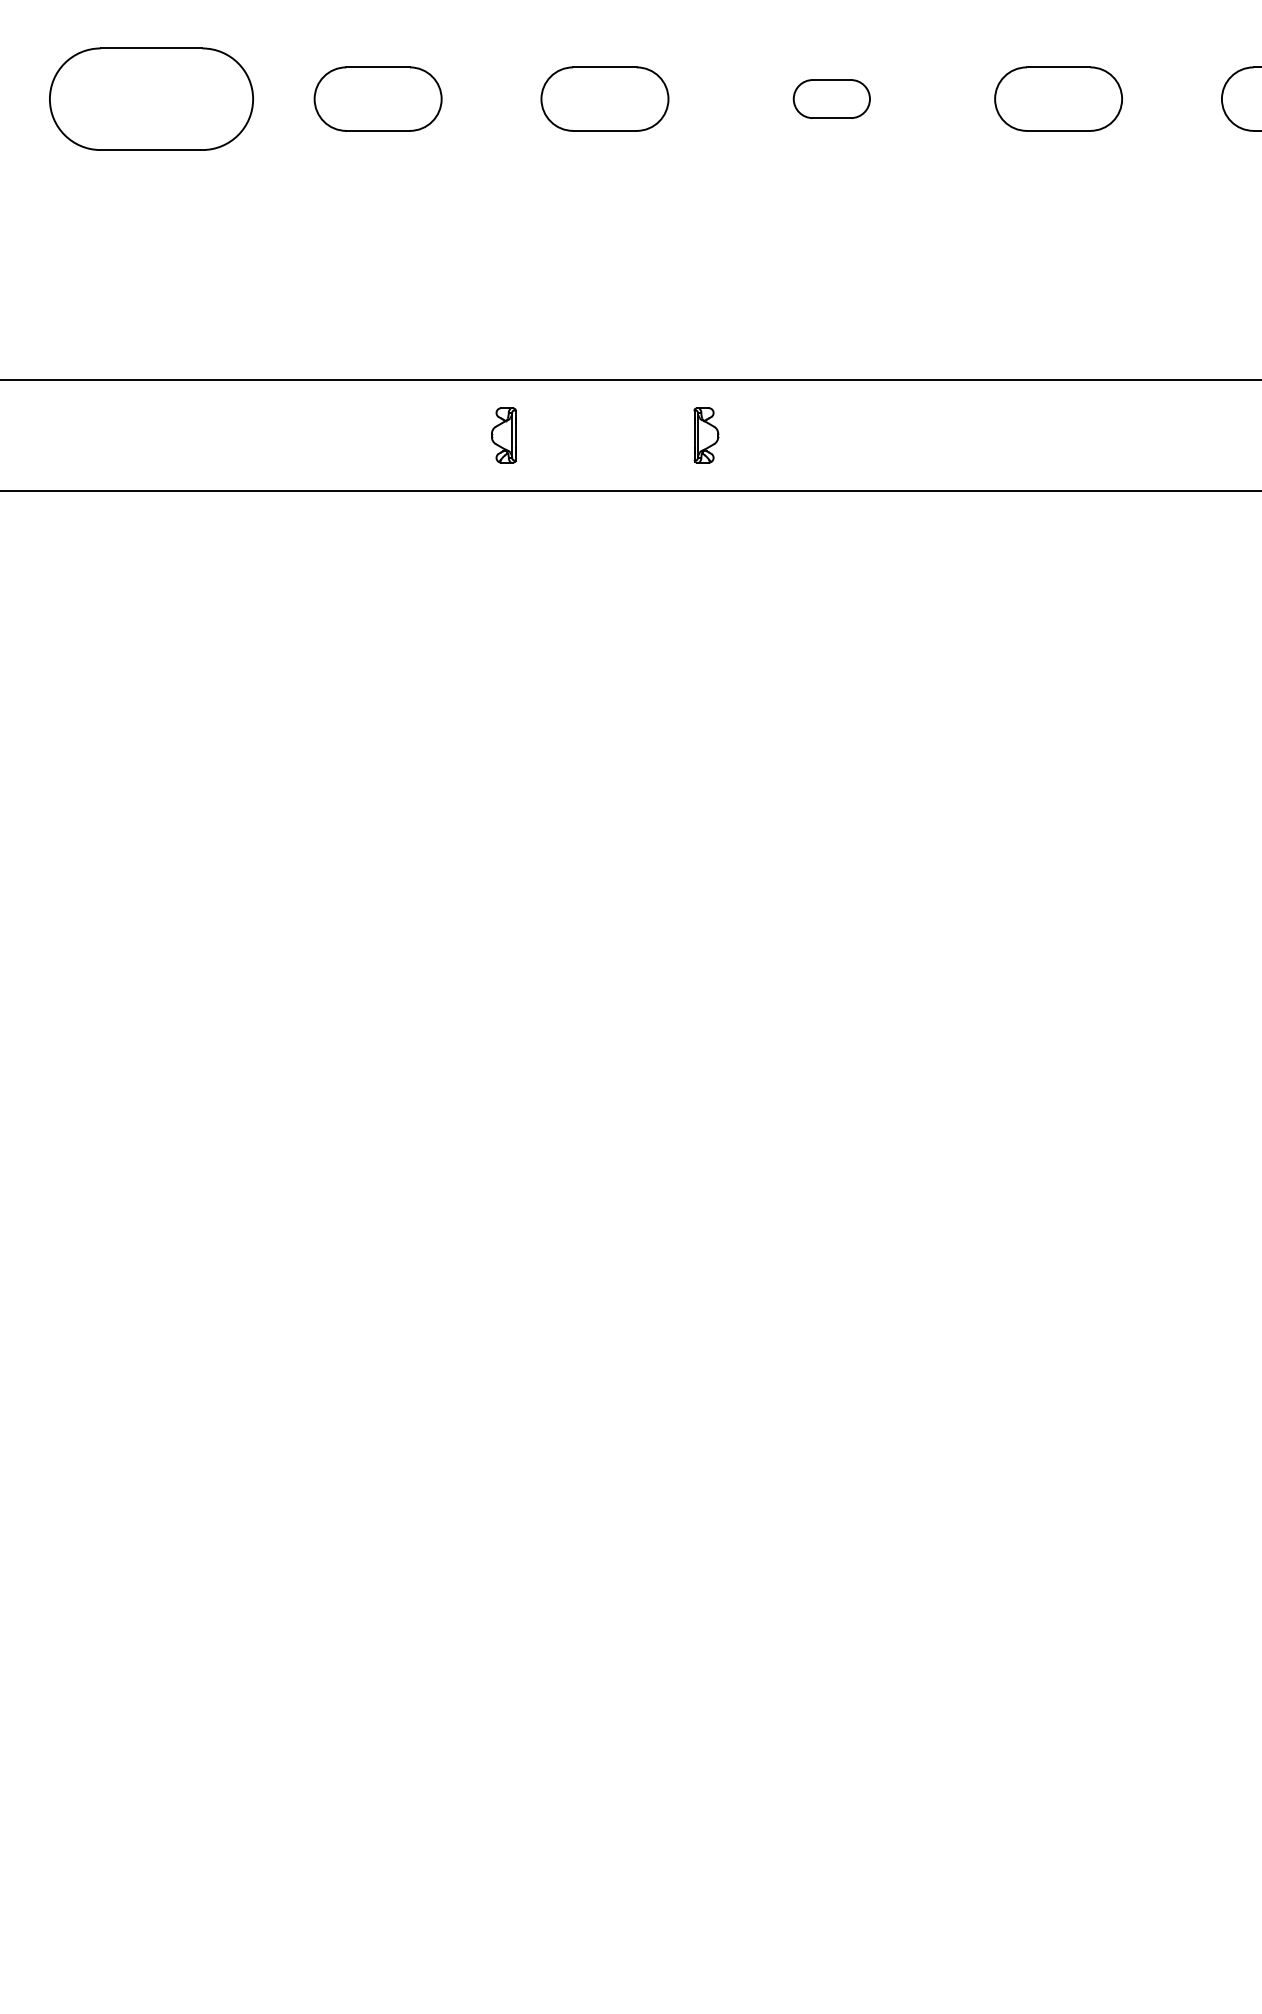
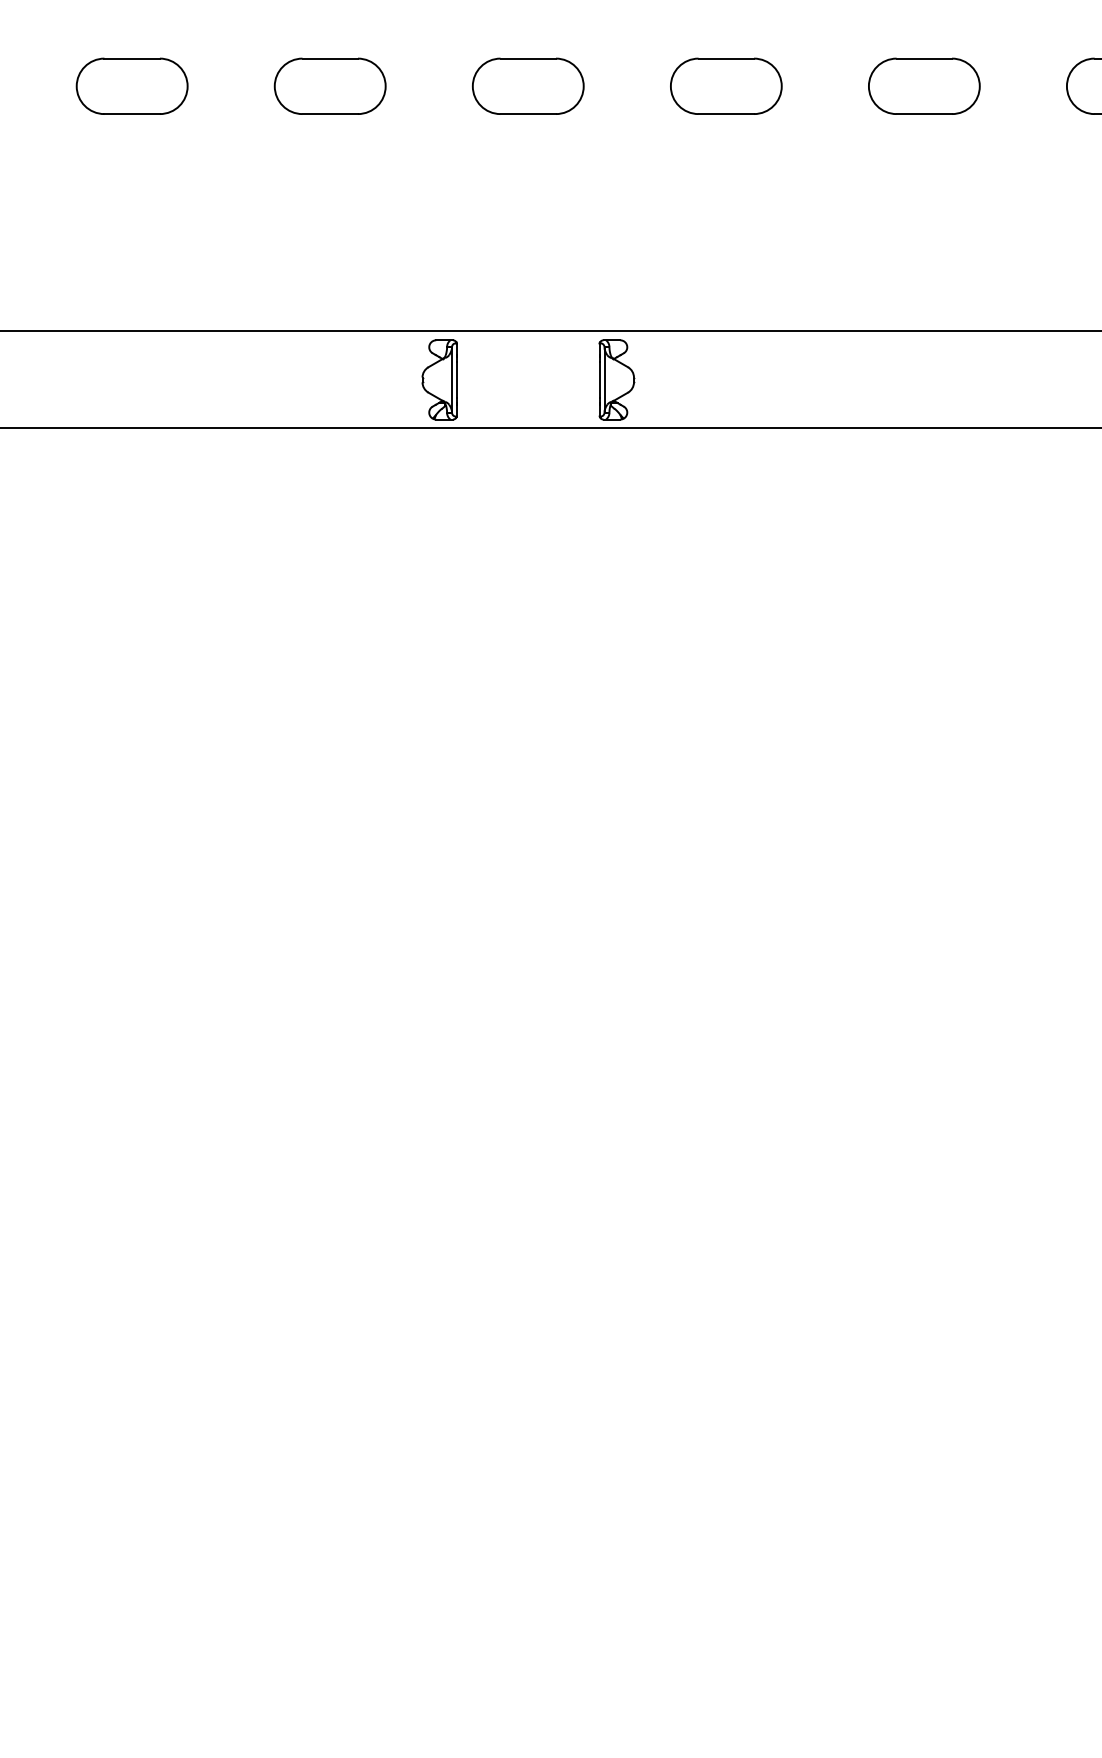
part: (150, 98) -> (131, 85), size x0.62
part: (831, 98) -> (726, 85), size x1.67
part: (503, 435) -> (439, 380), size x1.67
part: (706, 435) -> (616, 380), size x1.67

